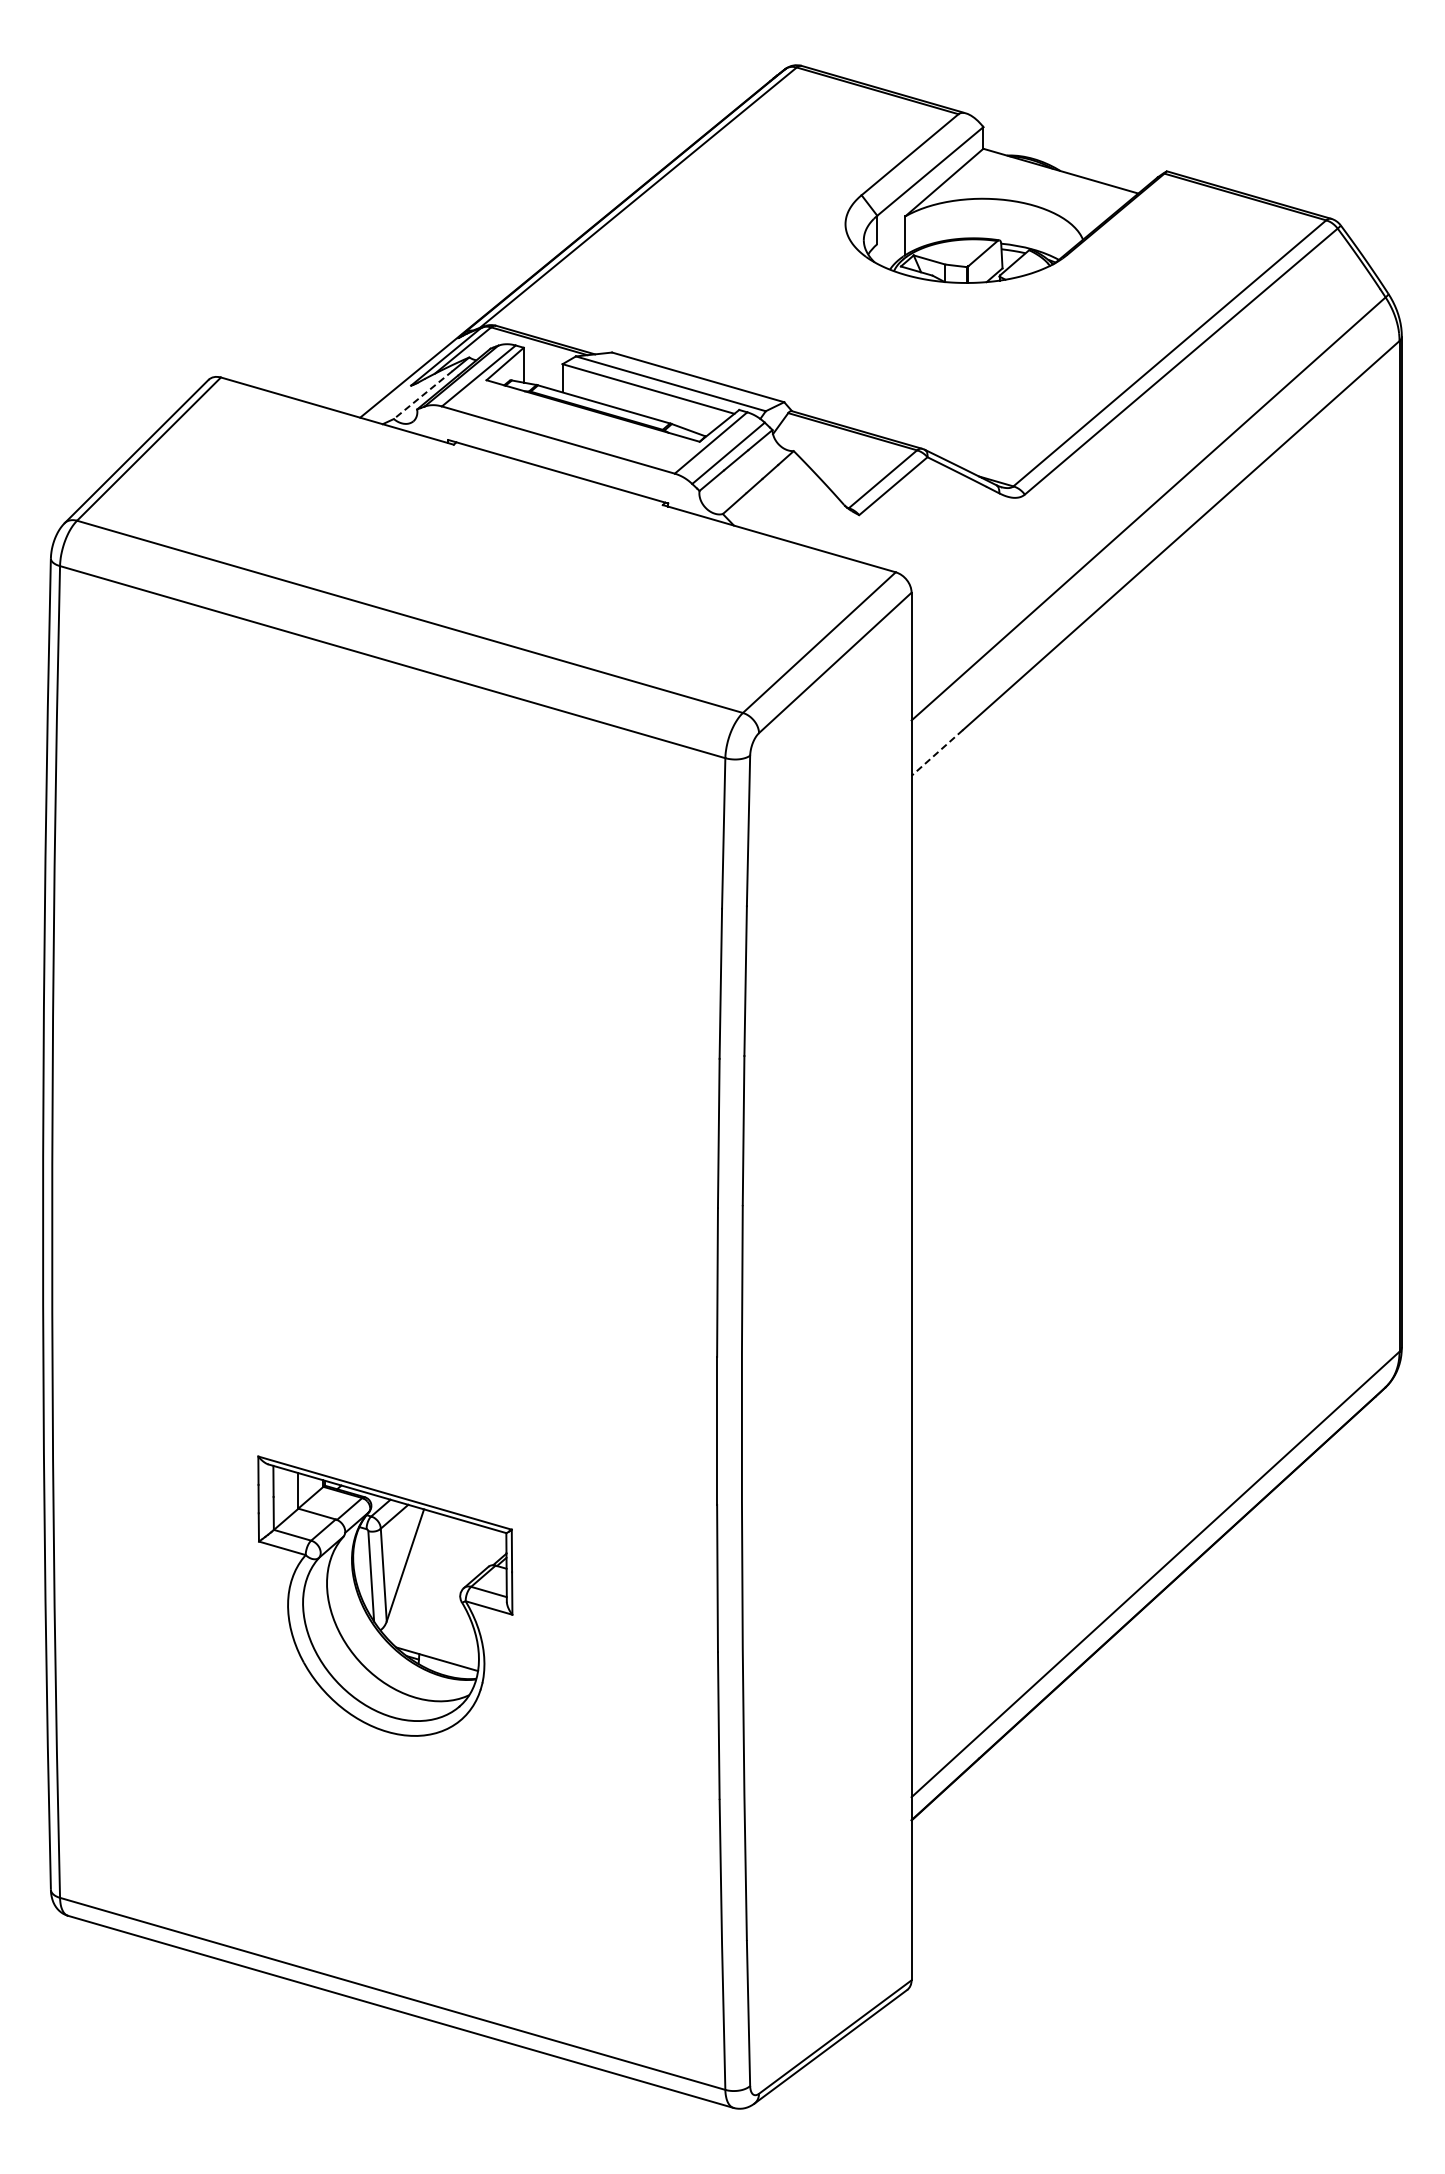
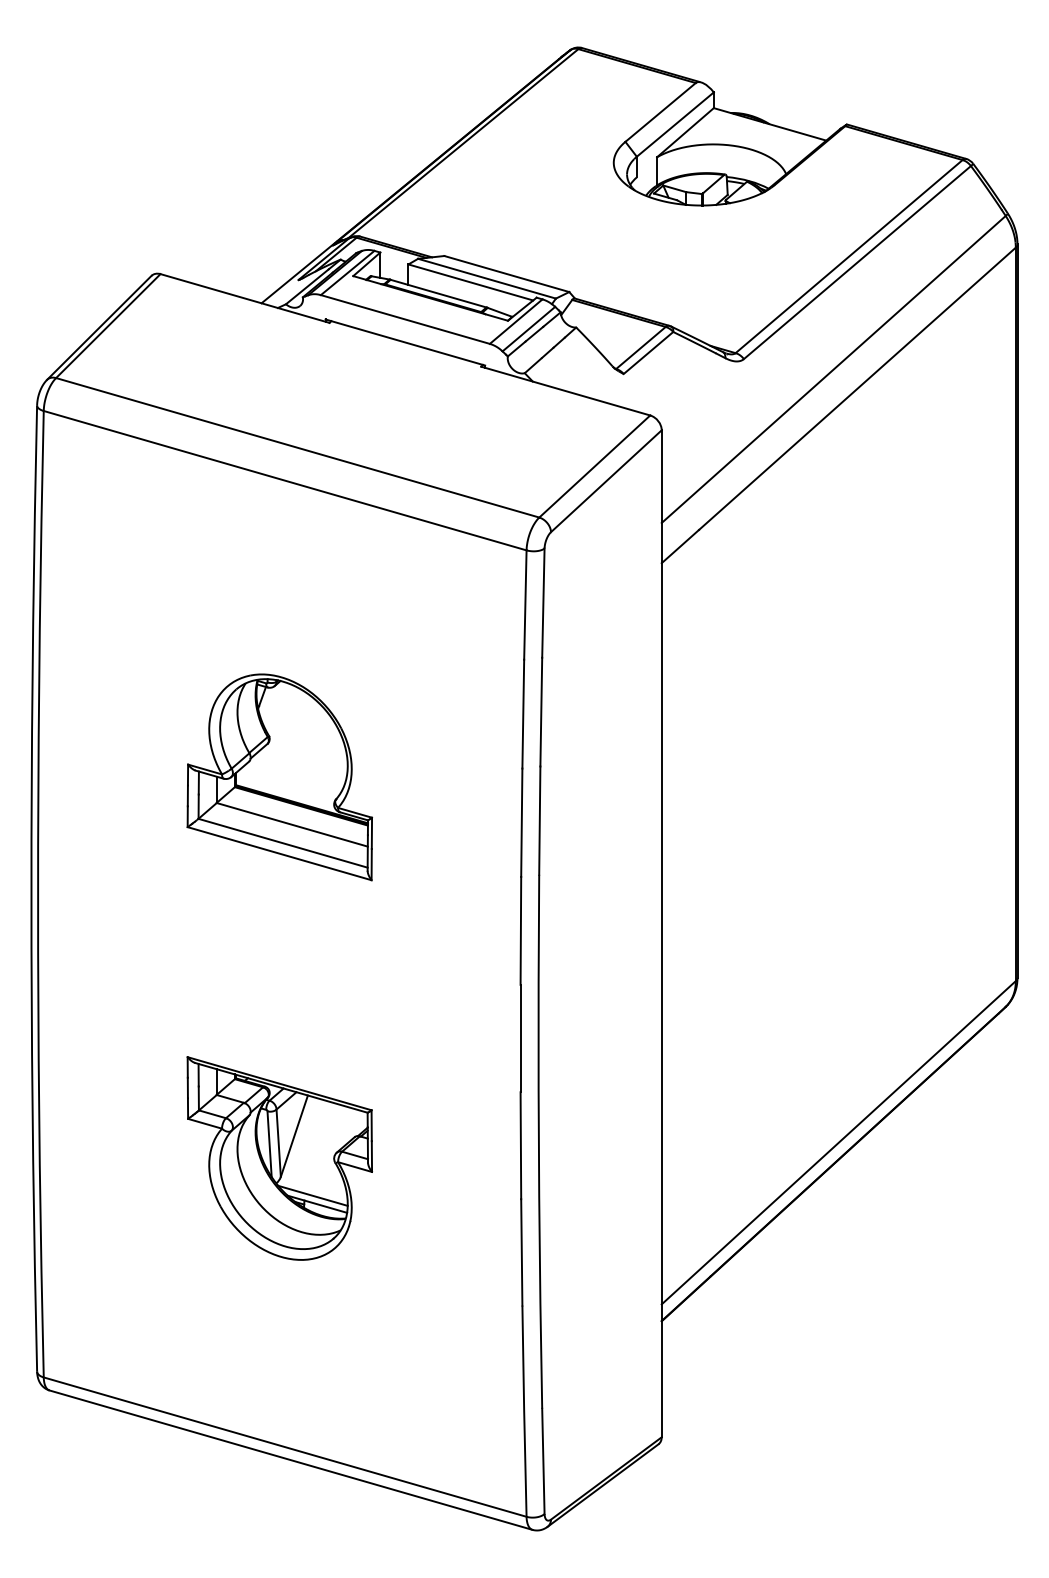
line: (423, 395) -> (307, 287), dashed -> solid
line: (936, 753) -> (679, 546), dashed -> solid
part: (385, 1070) -> (279, 777), added
line: (430, 1647) -> (312, 1195), added

